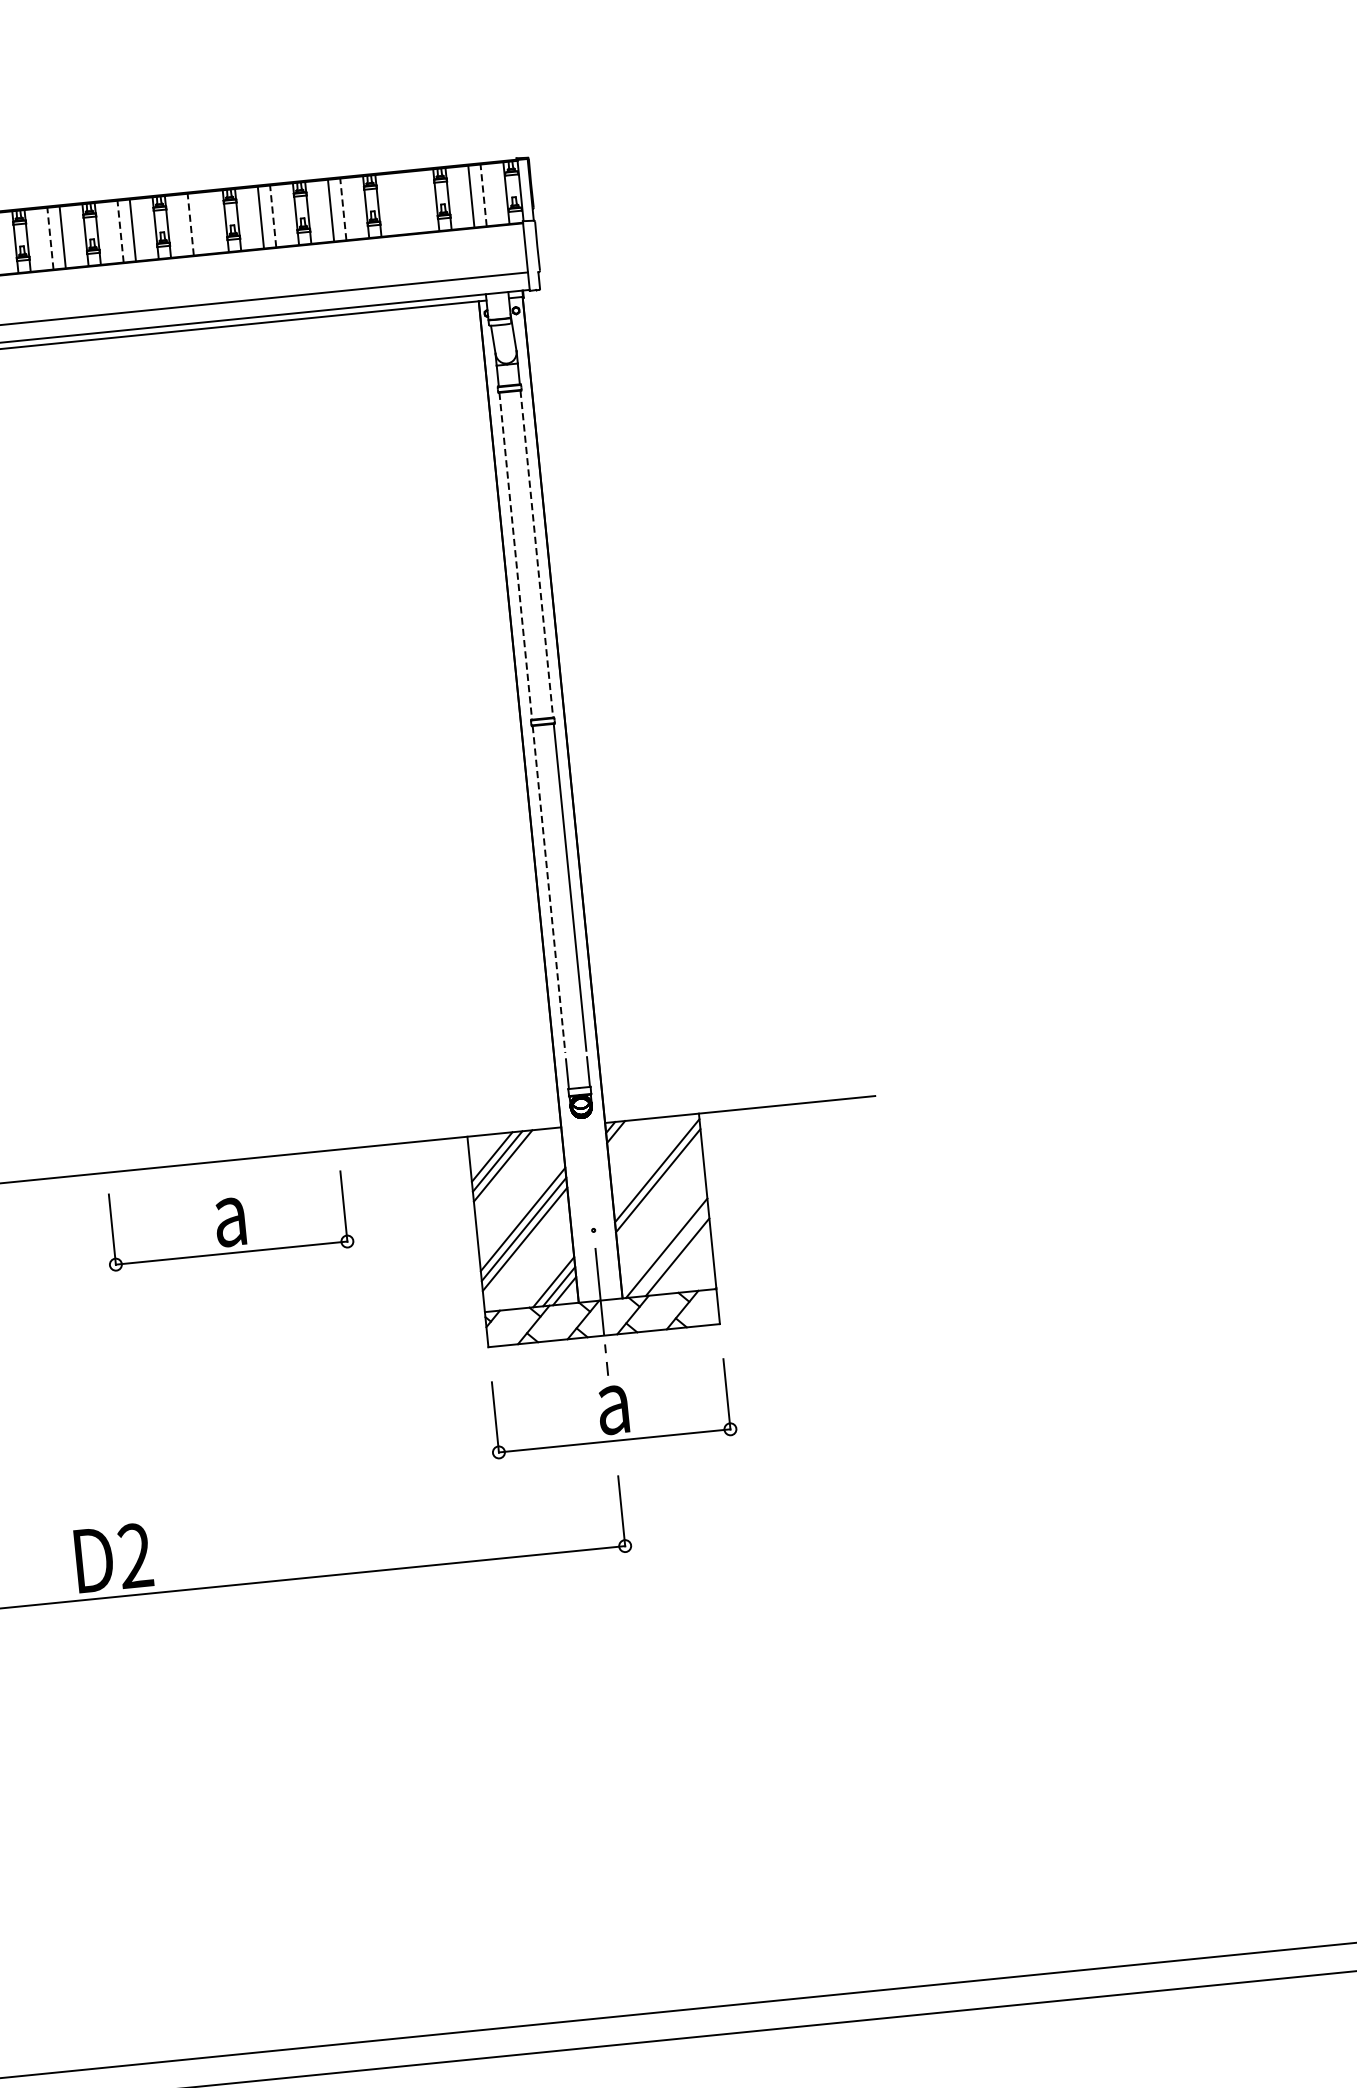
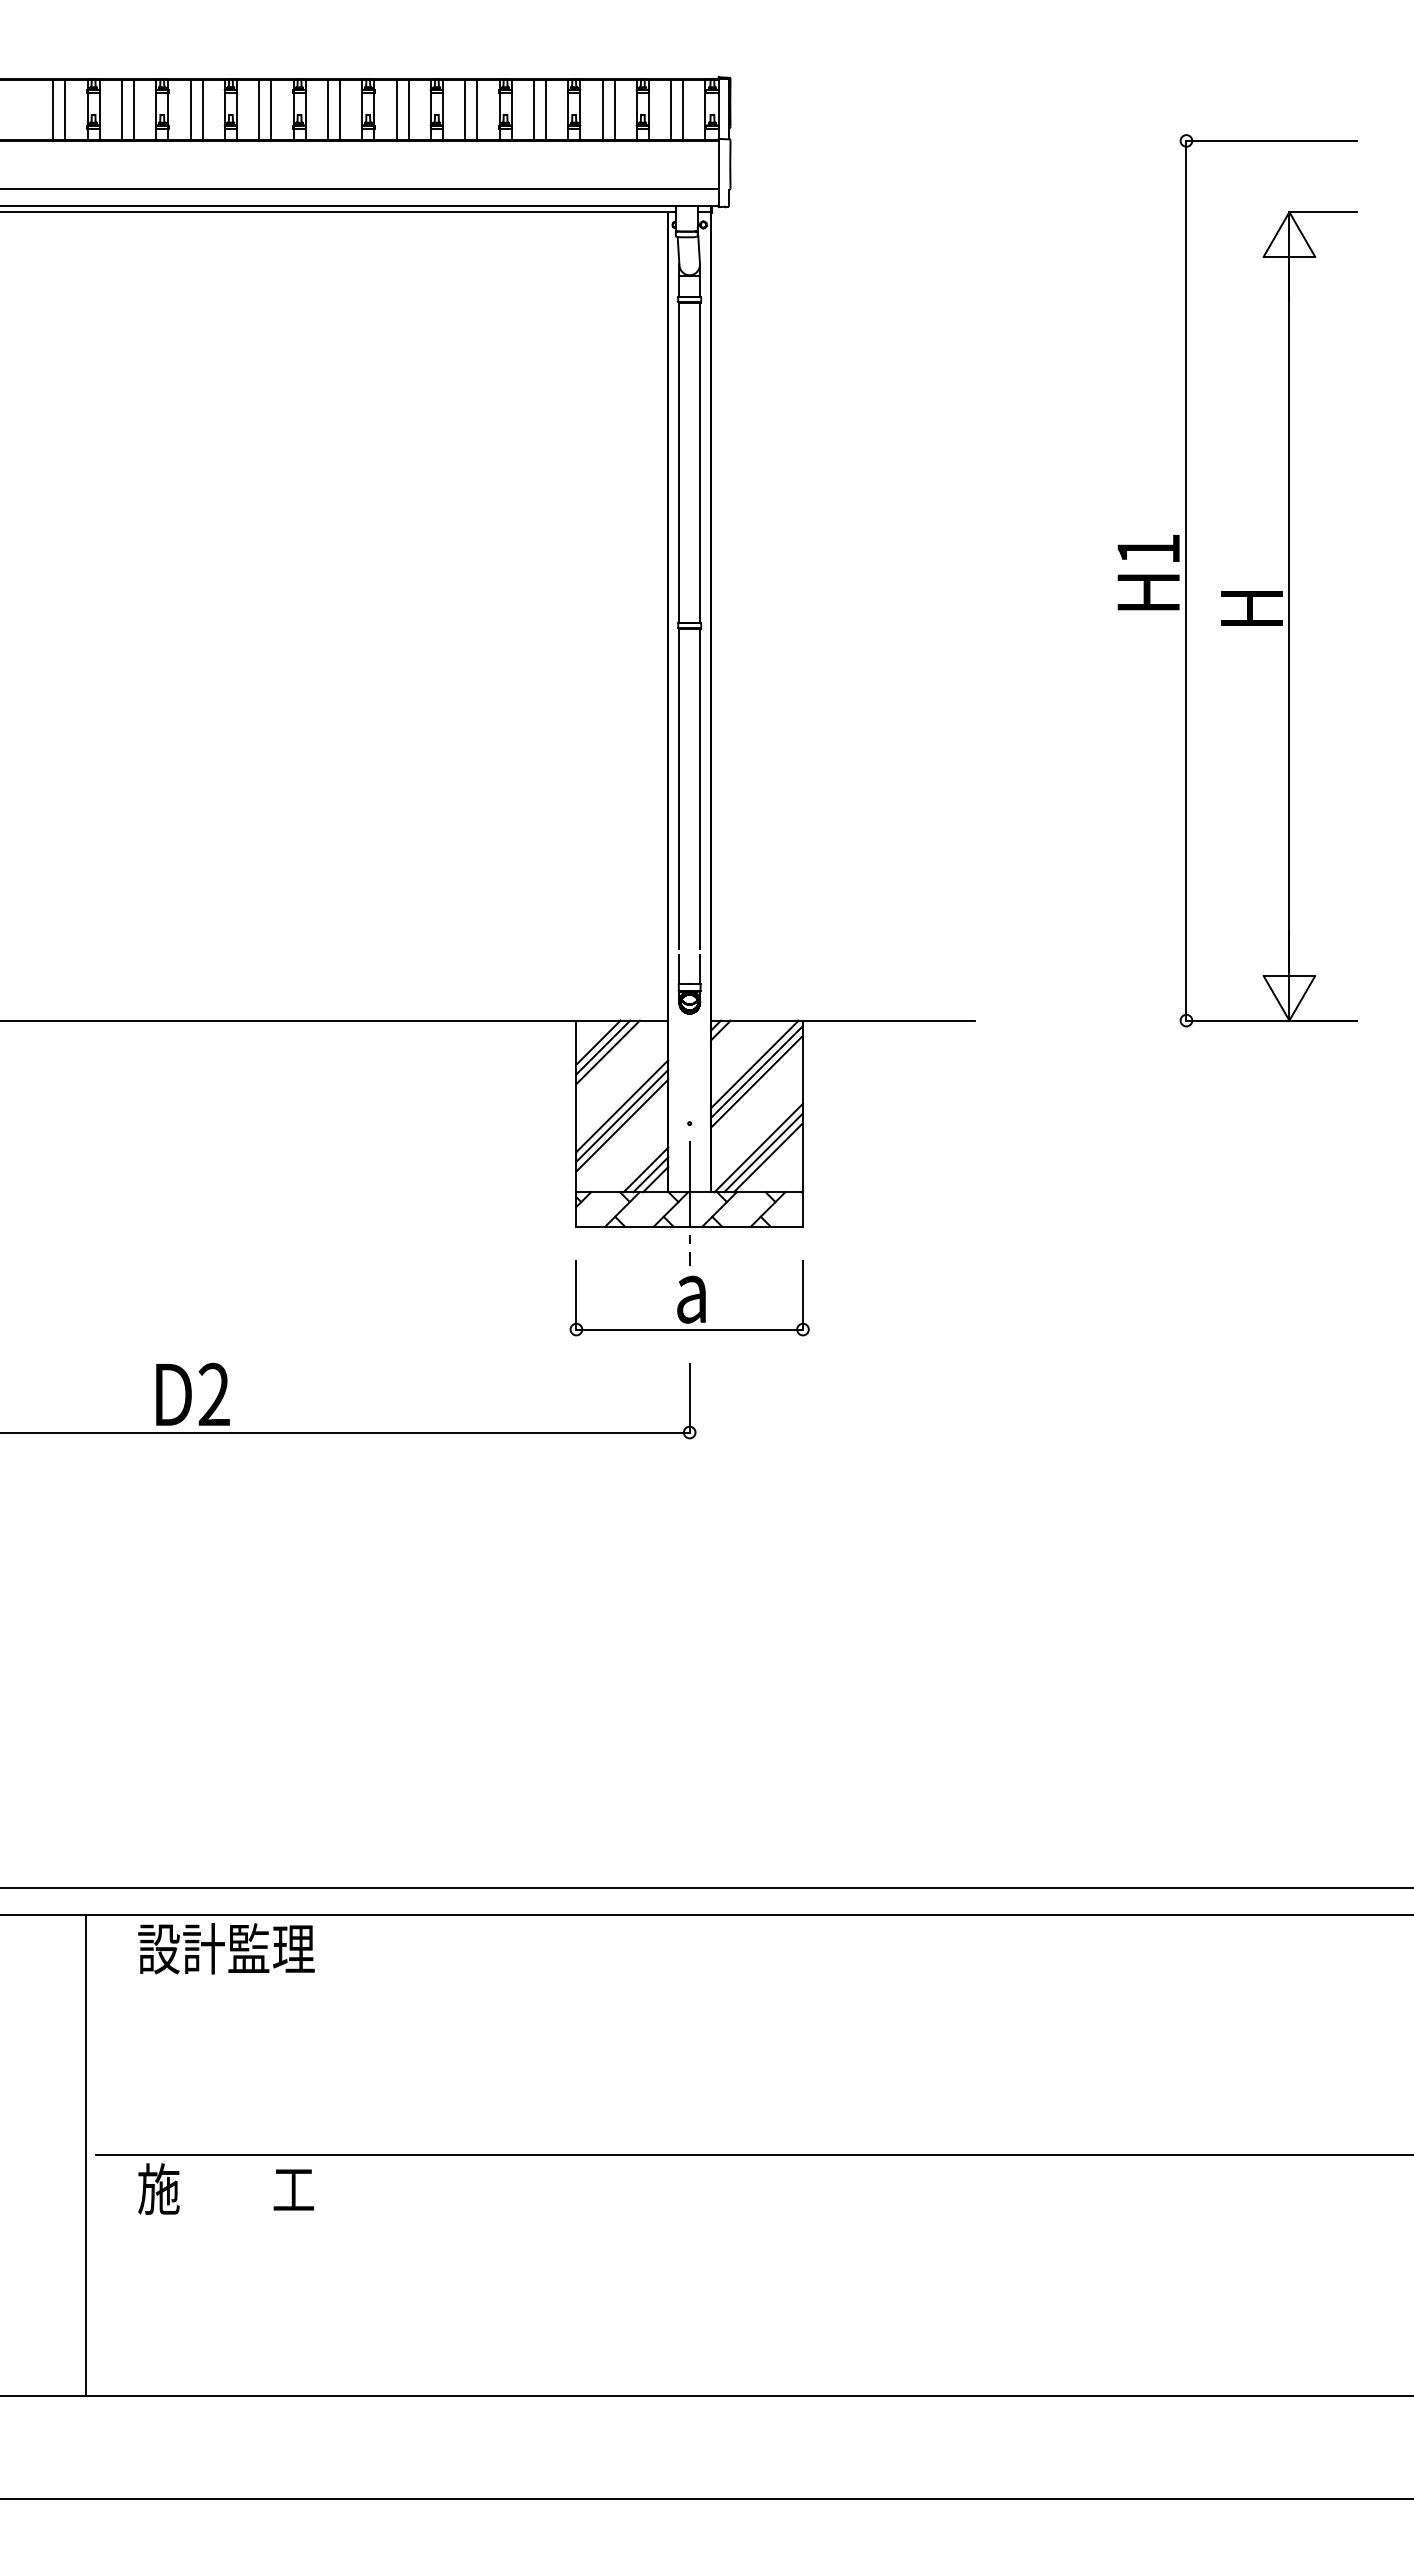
line: (483, 194) -> (683, 109), dashed -> solid
line: (413, 201) -> (614, 109), added
line: (401, 203) -> (602, 109), added
line: (342, 208) -> (545, 109), dashed -> solid
line: (273, 215) -> (477, 109), dashed -> solid
line: (202, 222) -> (408, 109), added
line: (190, 224) -> (396, 109), dashed -> solid
line: (120, 231) -> (327, 109), dashed -> solid
line: (50, 238) -> (259, 109), dashed -> solid
line: (536, 553) -> (699, 462), dashed -> solid
line: (515, 555) -> (679, 462), dashed -> solid
part: (1099, 630) -> (1237, 591), added
line: (549, 889) -> (679, 788), dashed -> solid
line: (653, 1163) -> (754, 1064), added
part: (228, 1221) -> (336, 1079), removed
line: (672, 1252) -> (763, 1152), added

